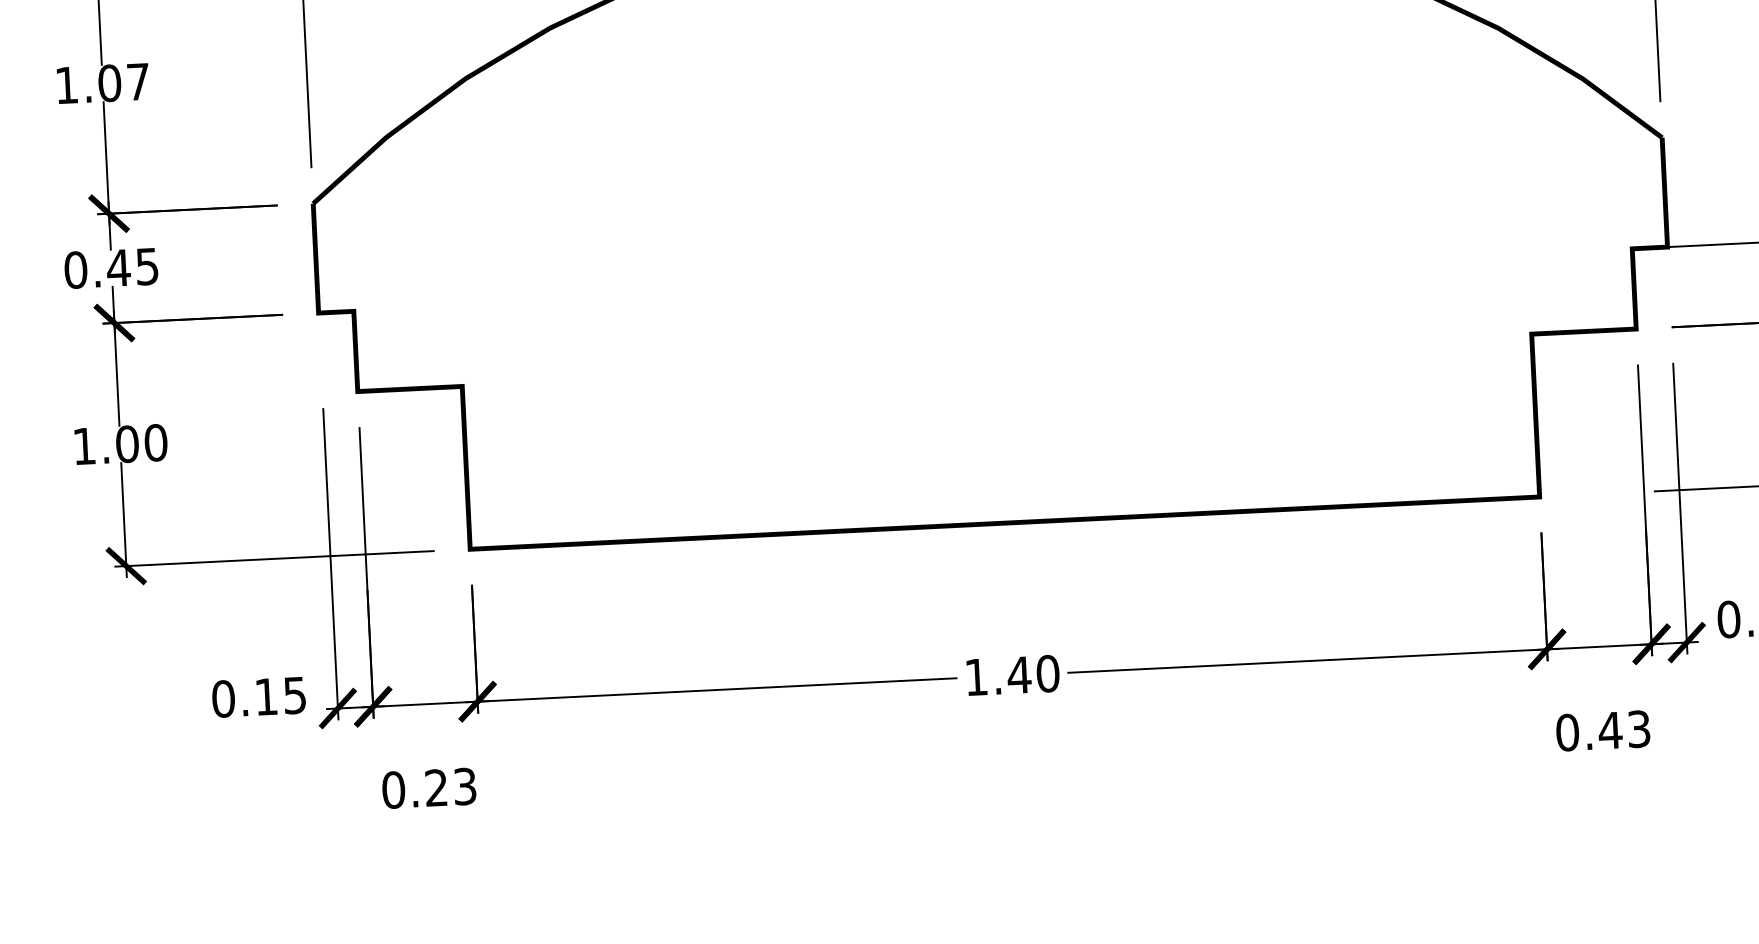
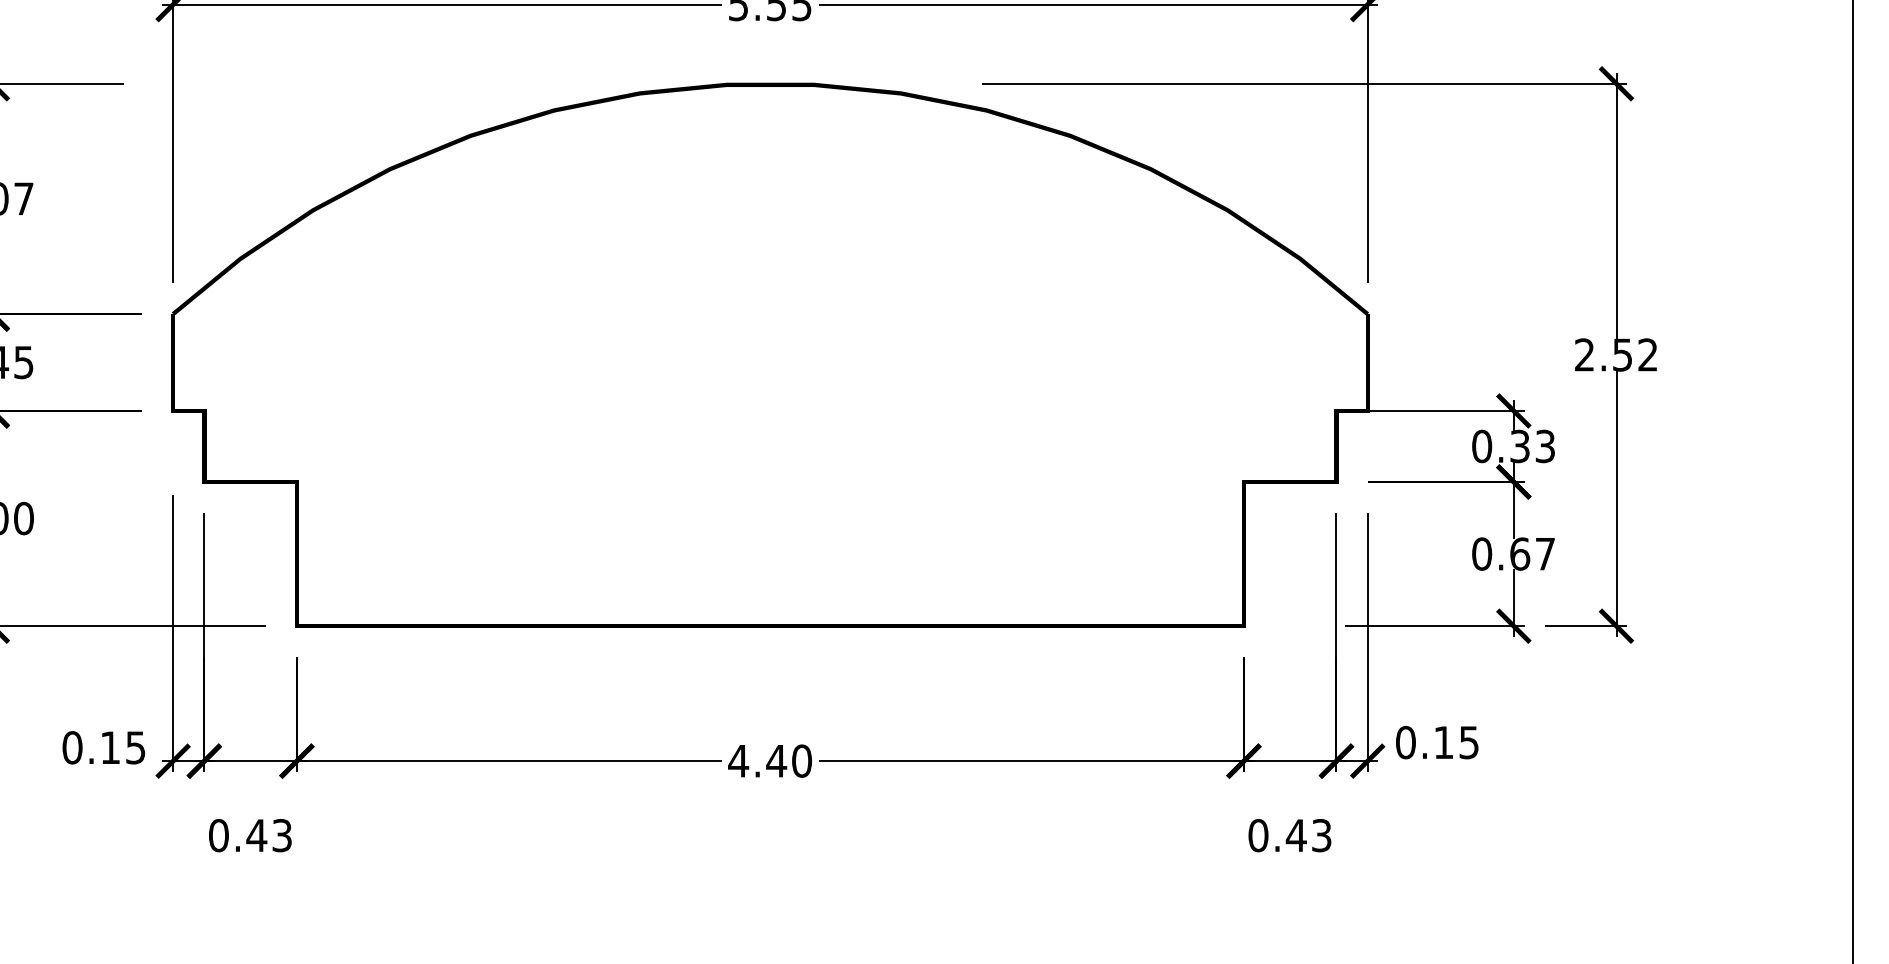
text: (976, 677) -> (738, 761), 1.40 -> 4.40
text: (436, 787) -> (256, 835), 0.23 -> 0.43

